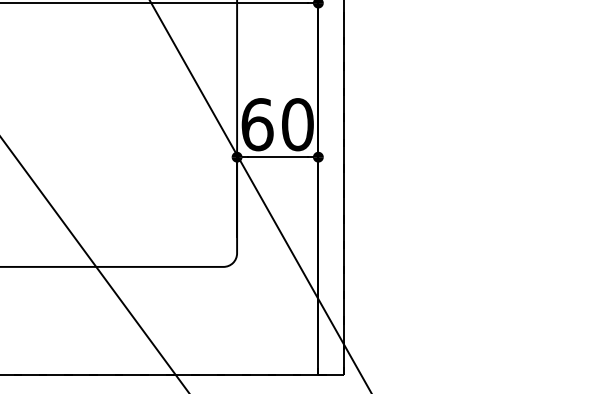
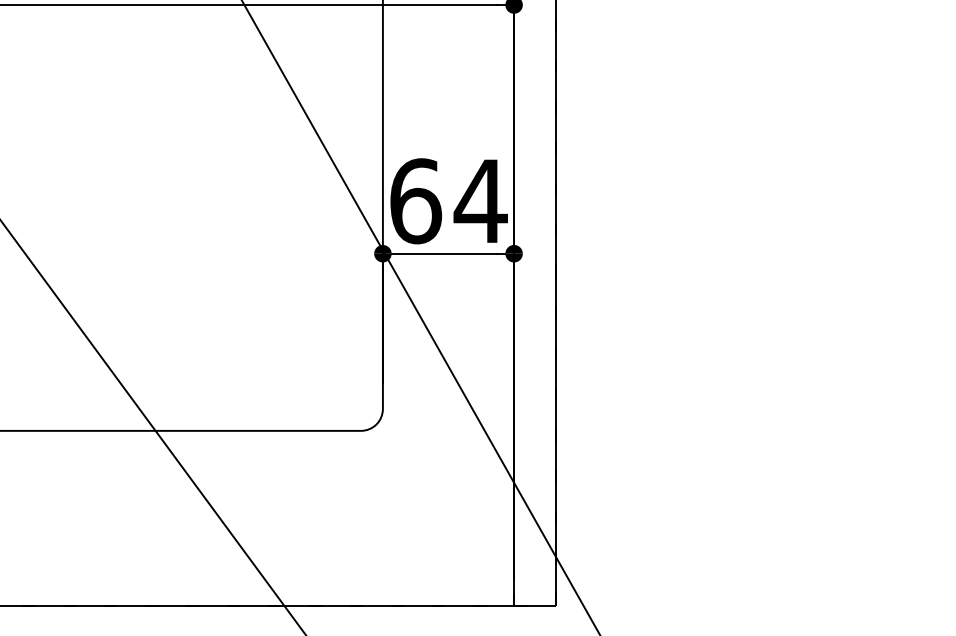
text: (297, 124) -> (480, 200), 60 -> 64

